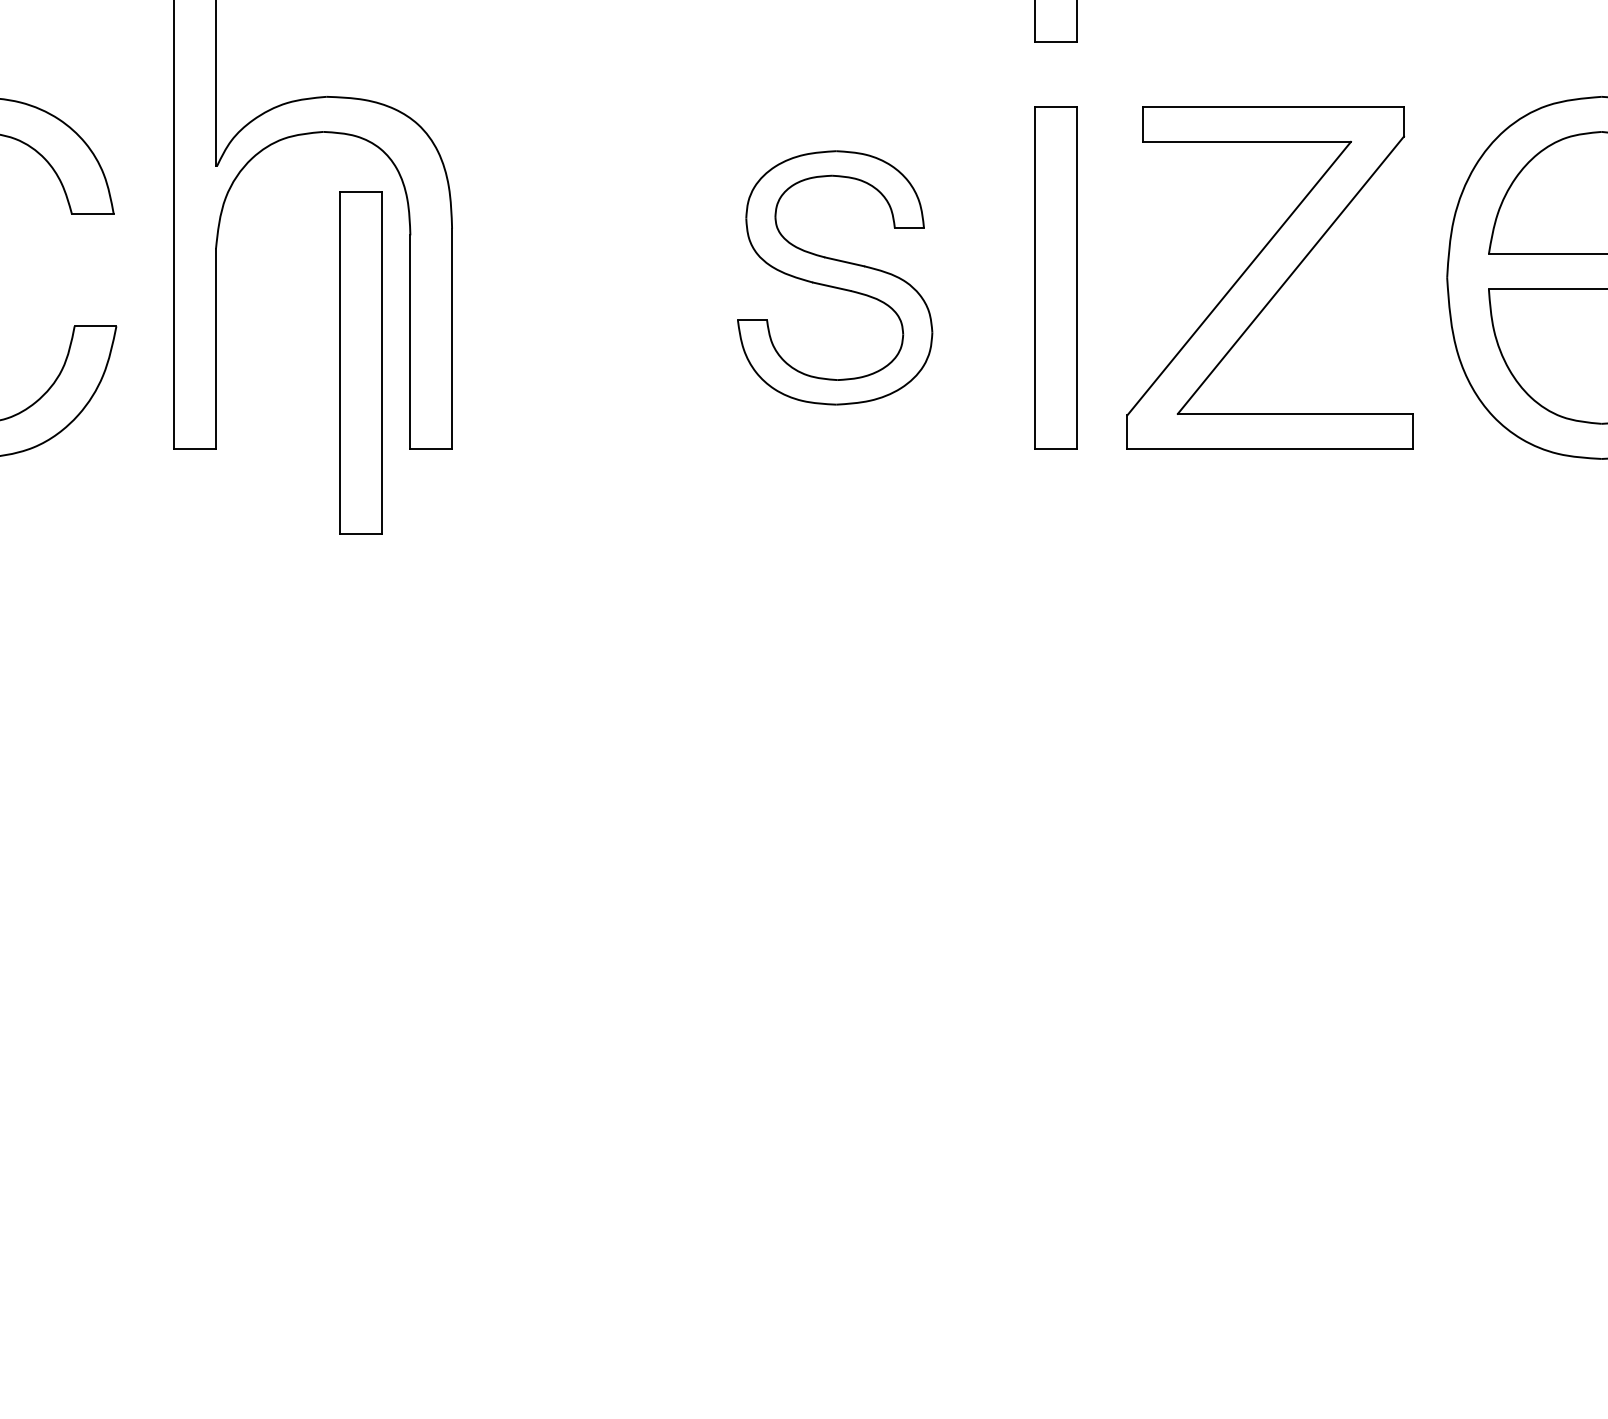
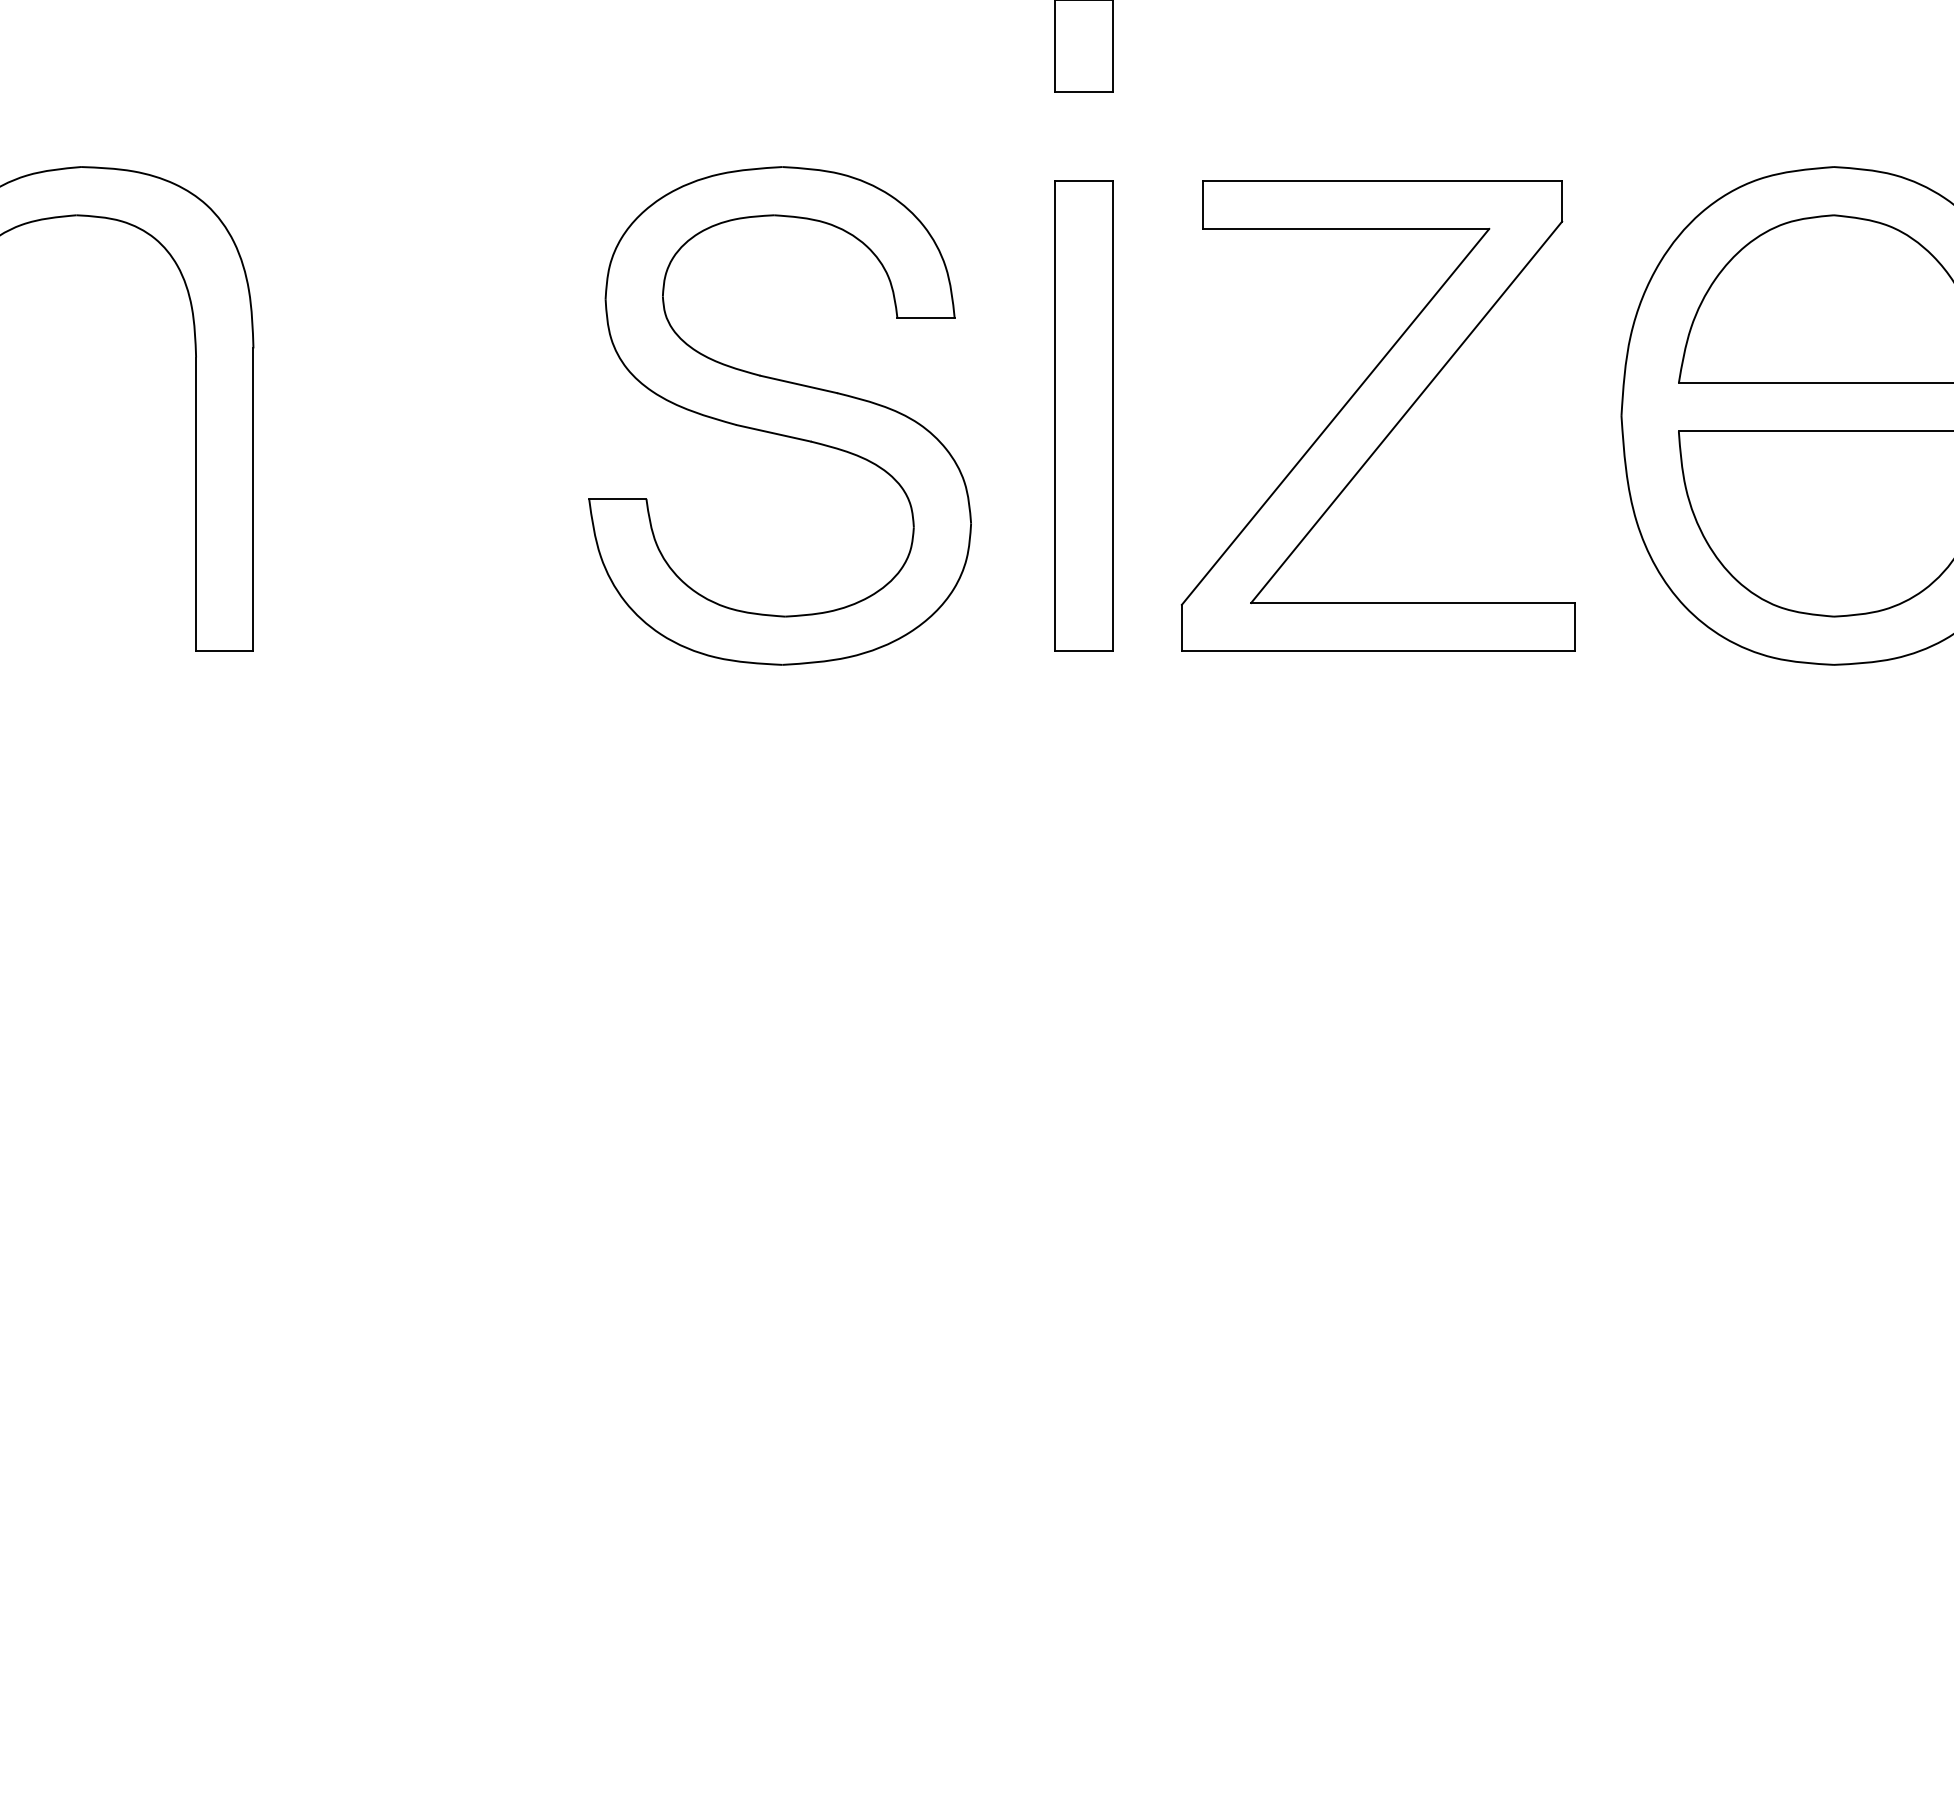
part: (834, 277) -> (779, 415), size x1.43
part: (360, 362) -> (127, 532), removed

